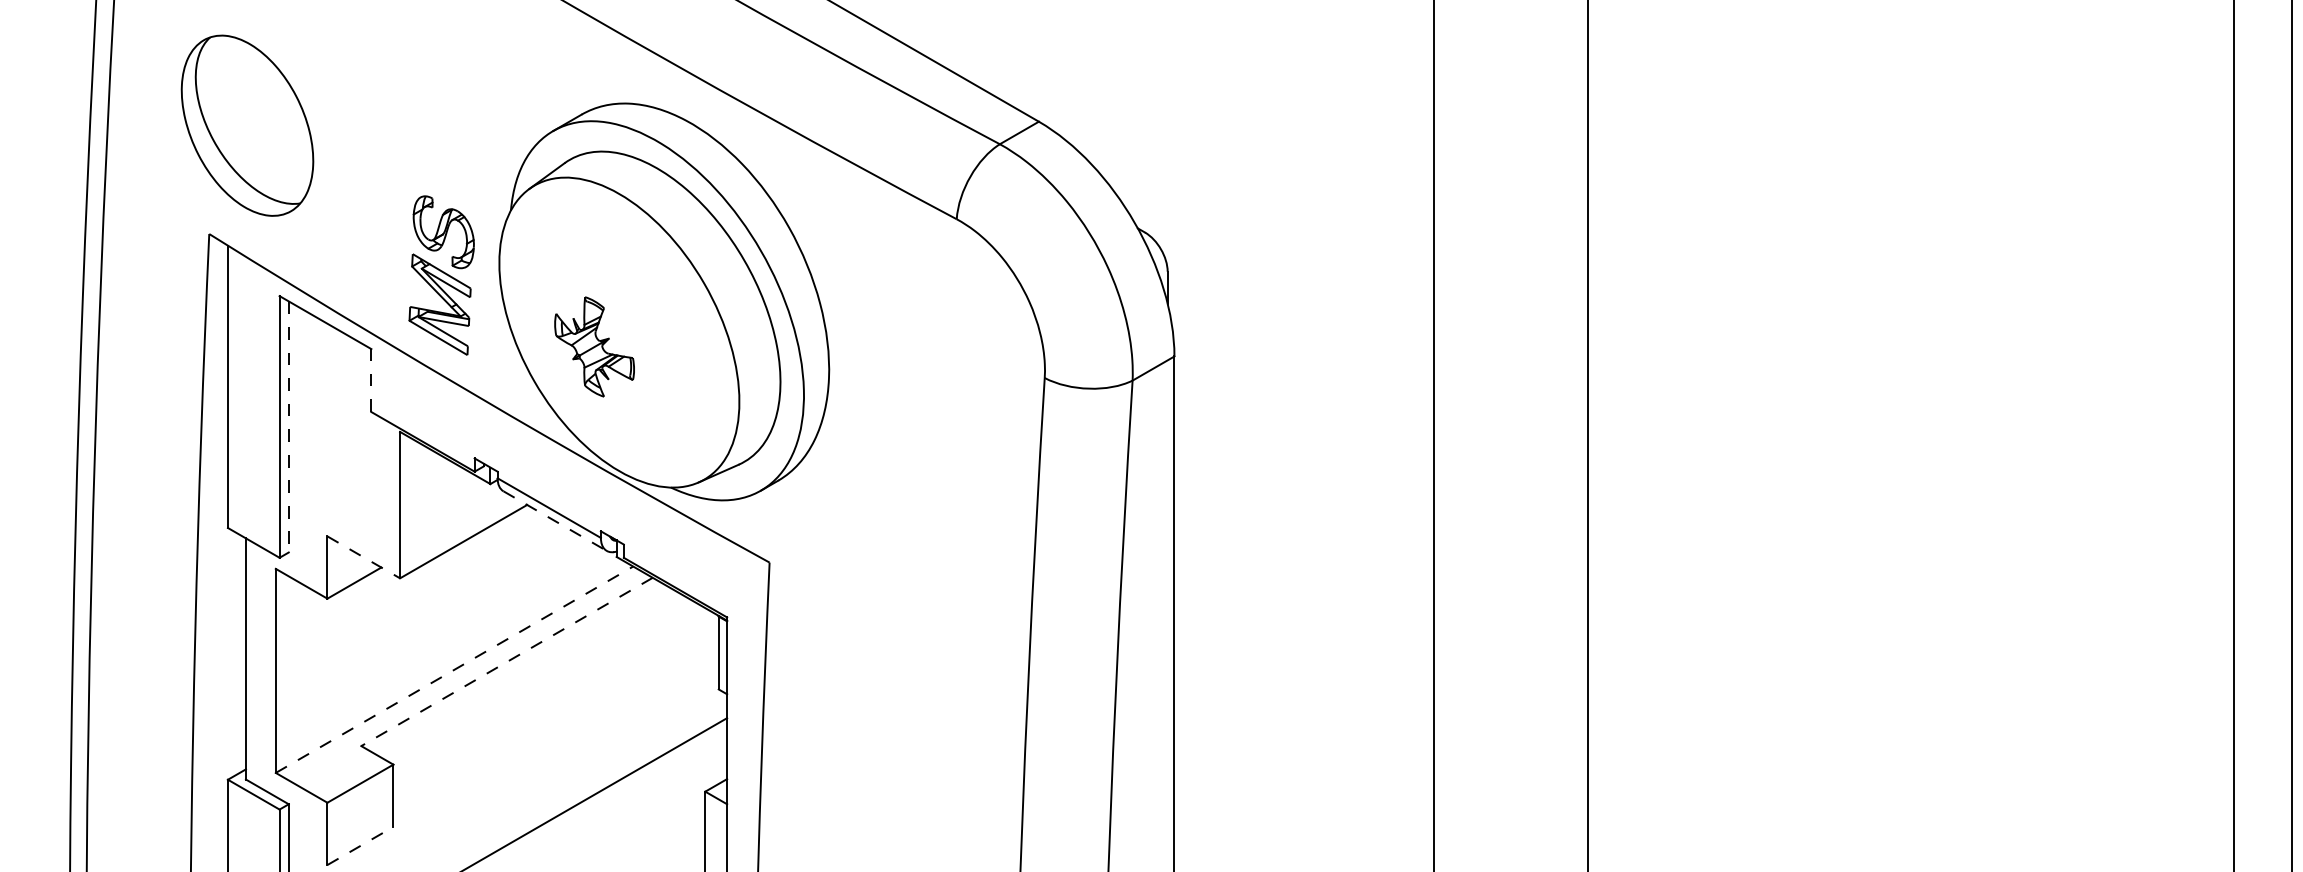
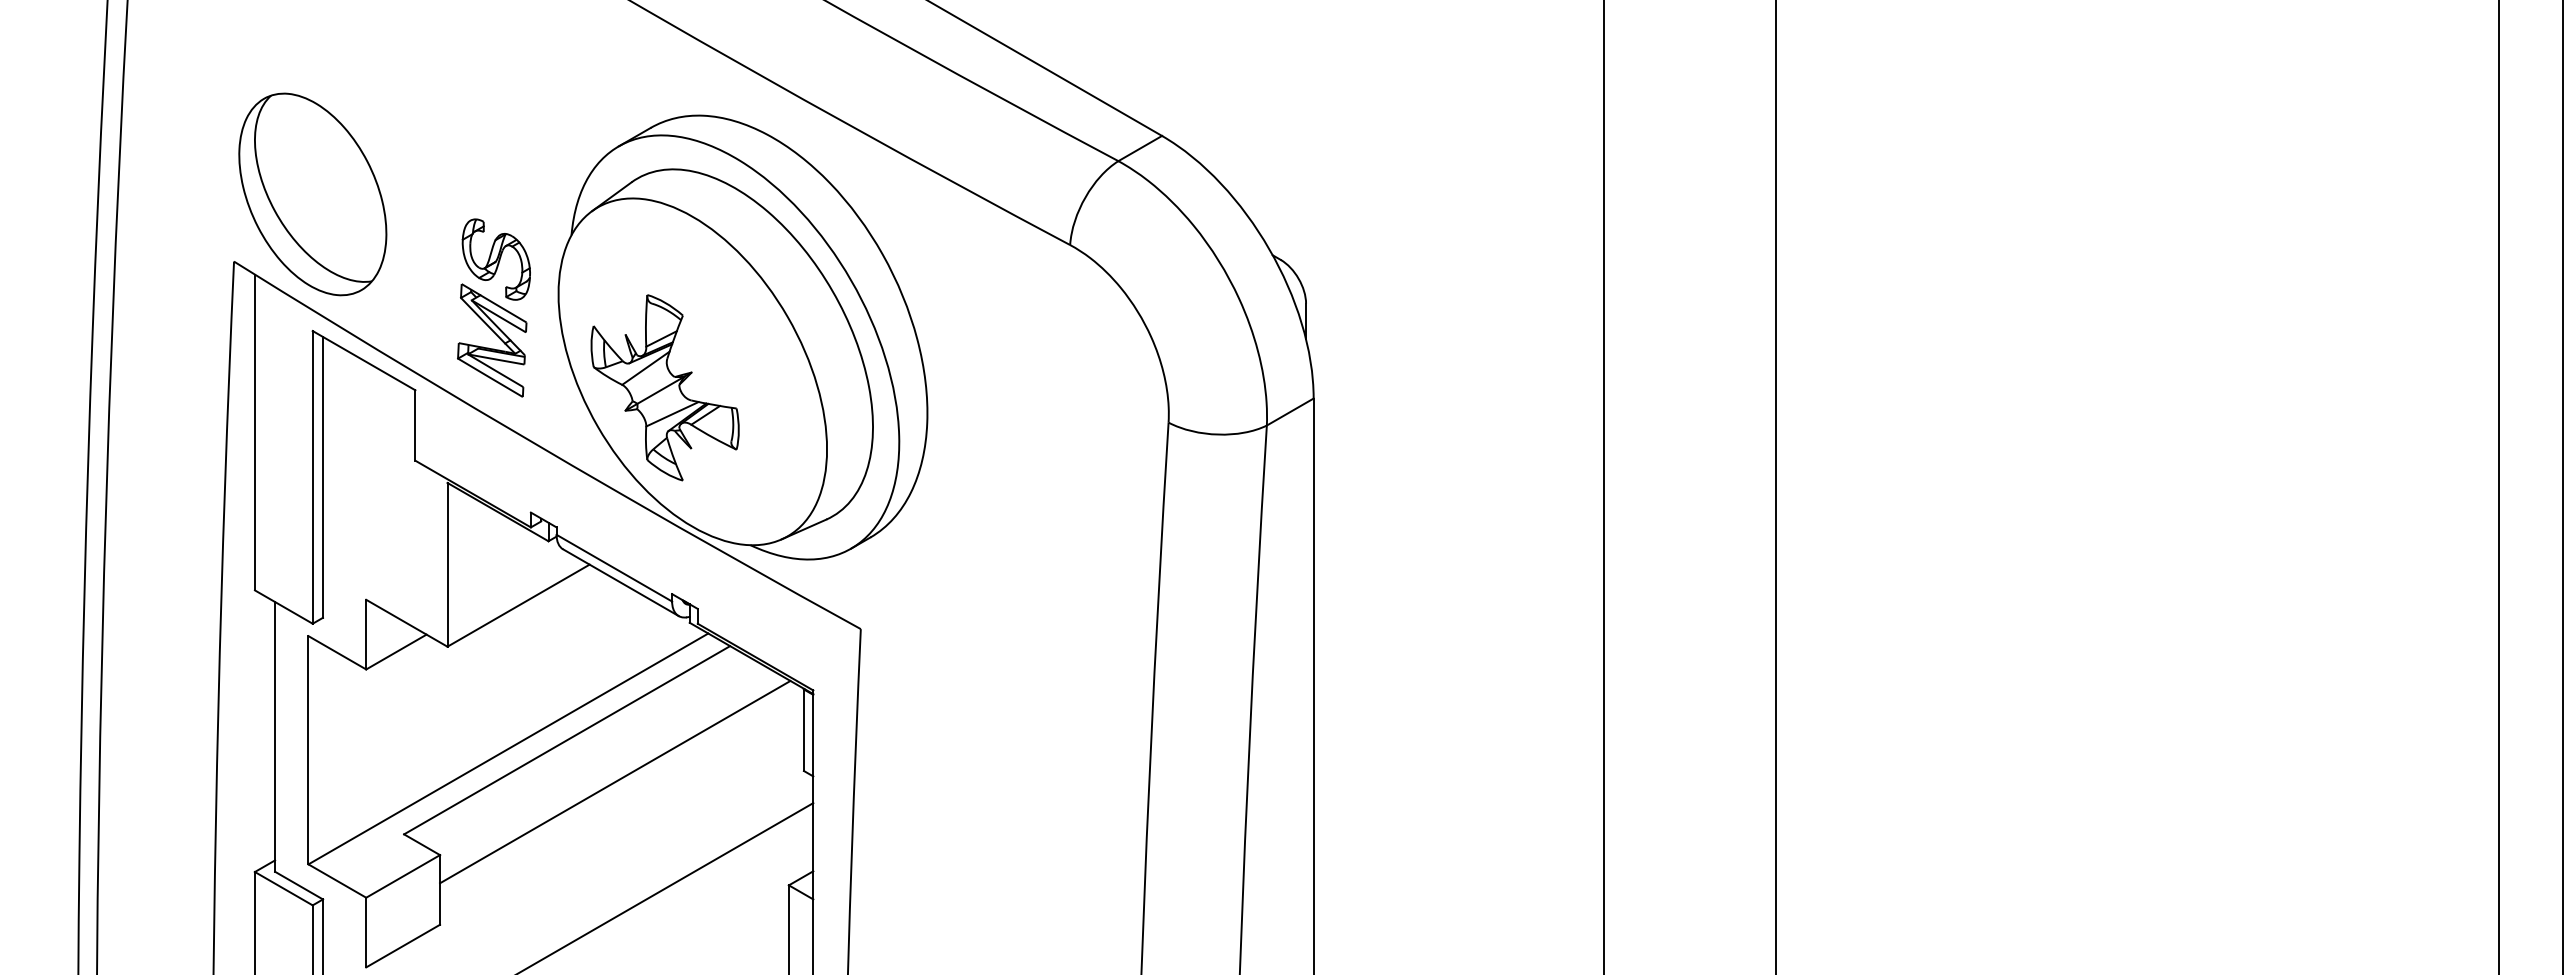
part: (247, 125) -> (312, 194), moved
part: (594, 346) -> (664, 387), size x1.67
line: (371, 380) -> (415, 425), dashed -> solid
line: (288, 427) -> (322, 477), dashed -> solid
line: (554, 520) -> (620, 582), dashed -> solid
line: (363, 557) -> (406, 623), dashed -> solid
line: (506, 662) -> (566, 740), dashed -> solid
line: (454, 669) -> (508, 748), dashed -> solid
line: (550, 698) -> (615, 781), added
line: (360, 846) -> (403, 946), dashed -> solid

